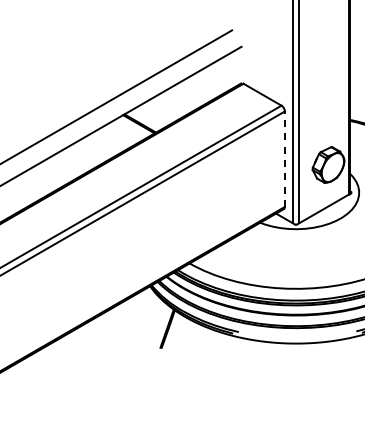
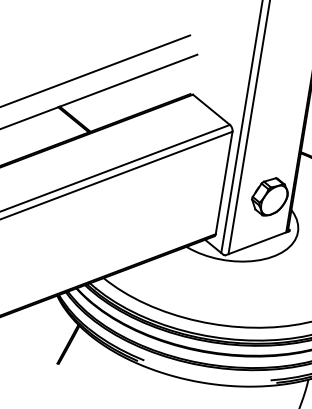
line: (284, 159) -> (223, 183), dashed -> solid

